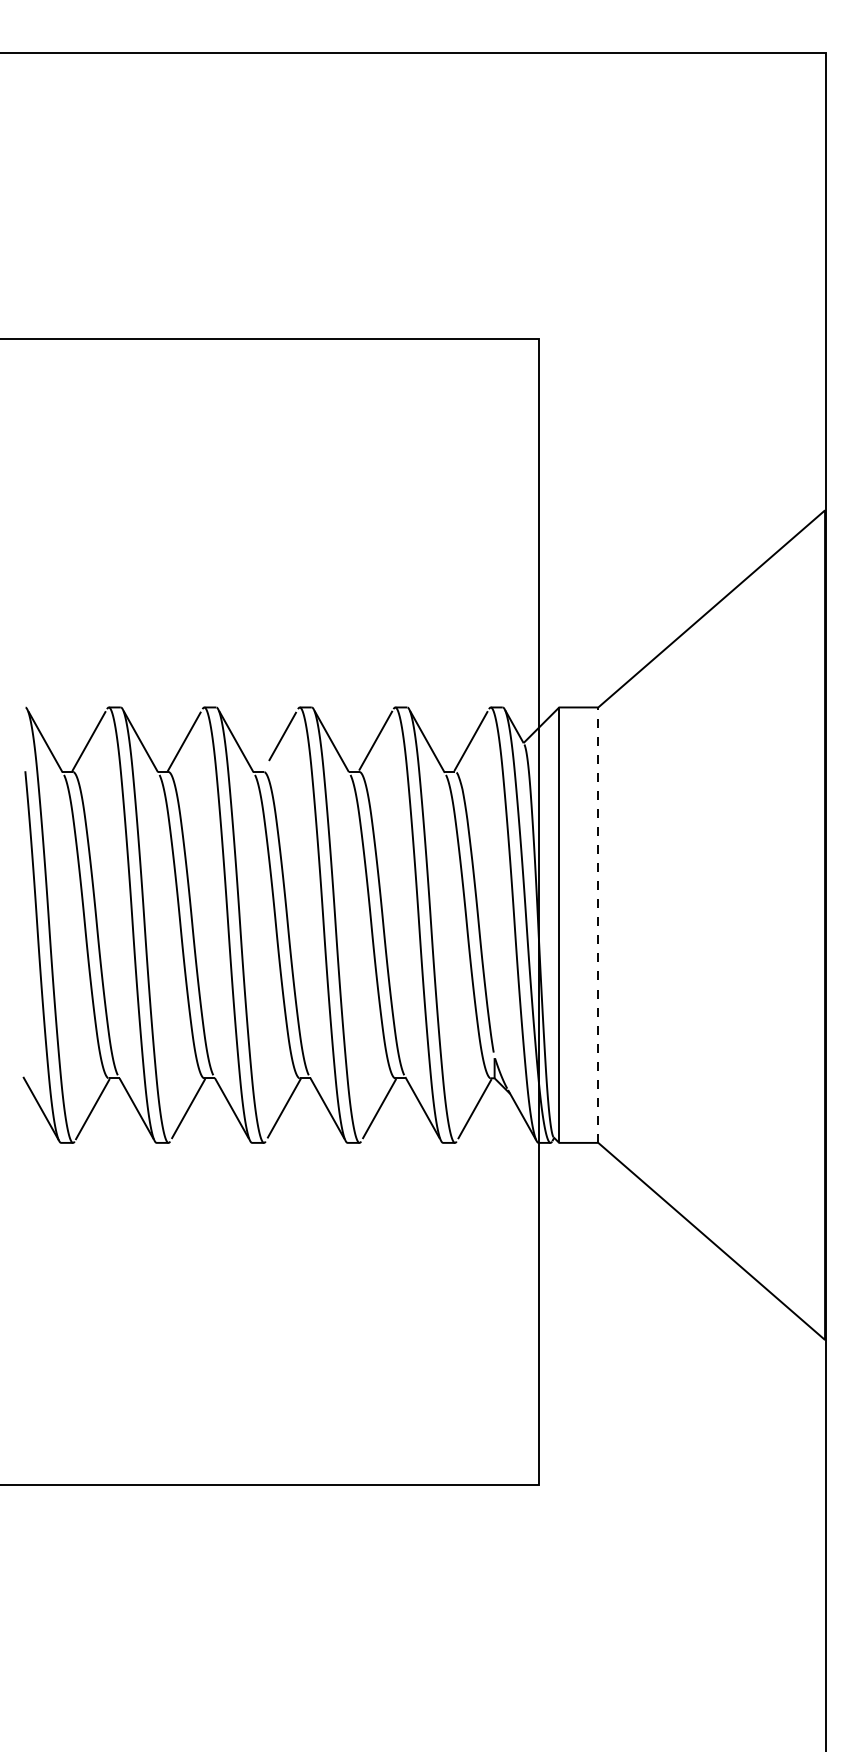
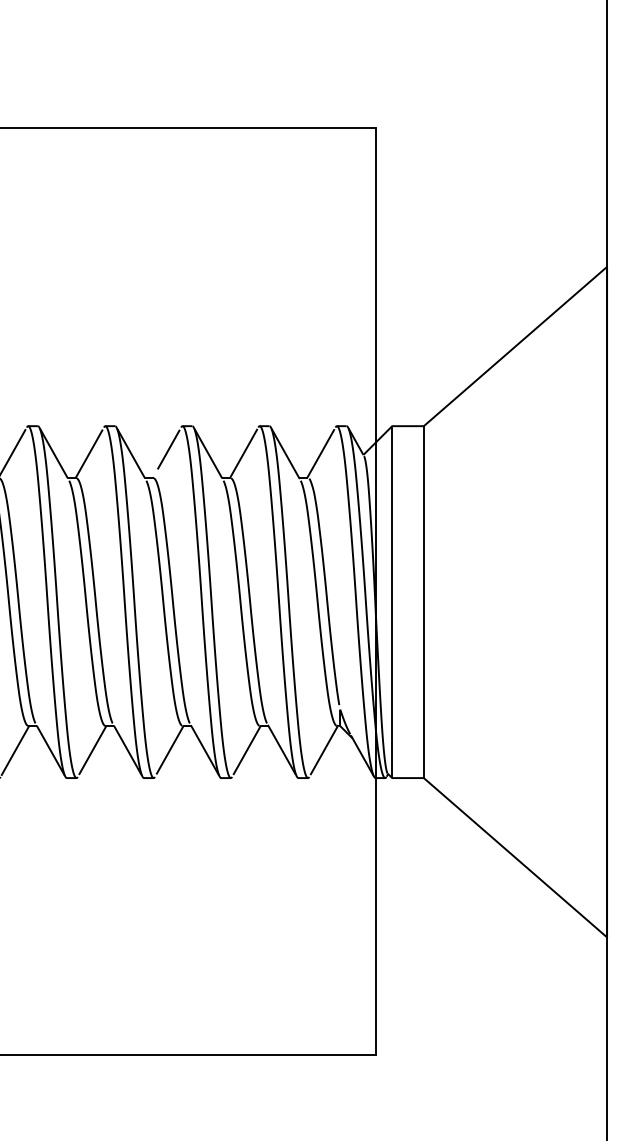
line: (598, 925) -> (423, 602), dashed -> solid

